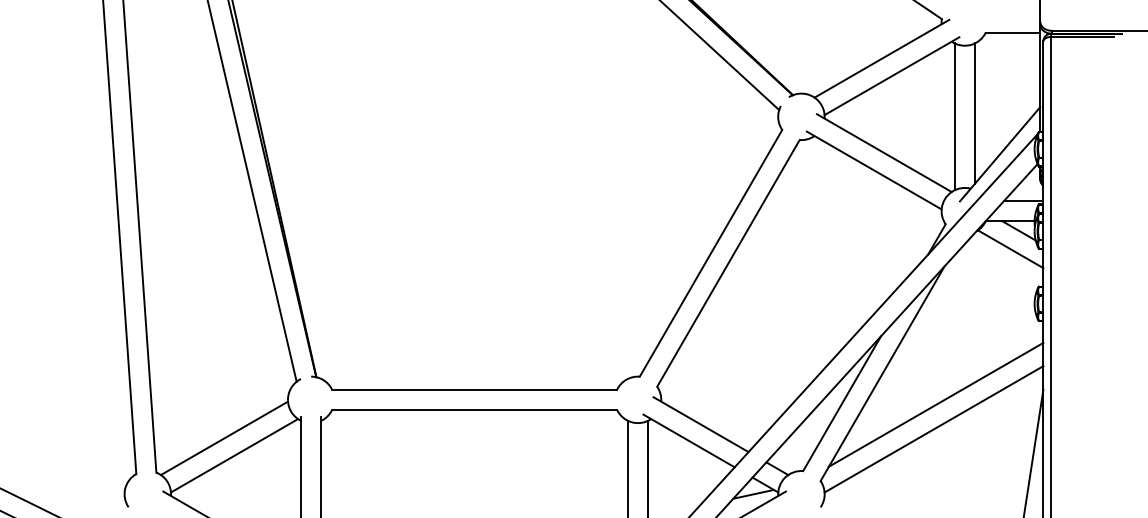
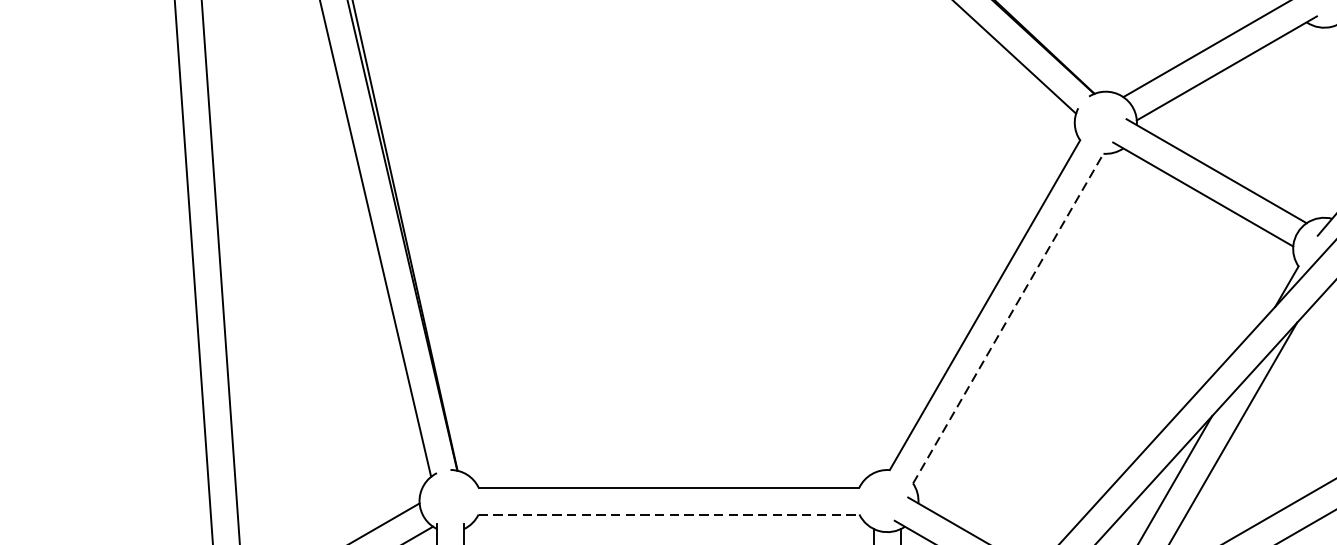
line: (954, 116) -> (1310, 122), removed
line: (728, 262) -> (1008, 317), solid -> dashed
line: (475, 409) -> (670, 513), solid -> dashed

